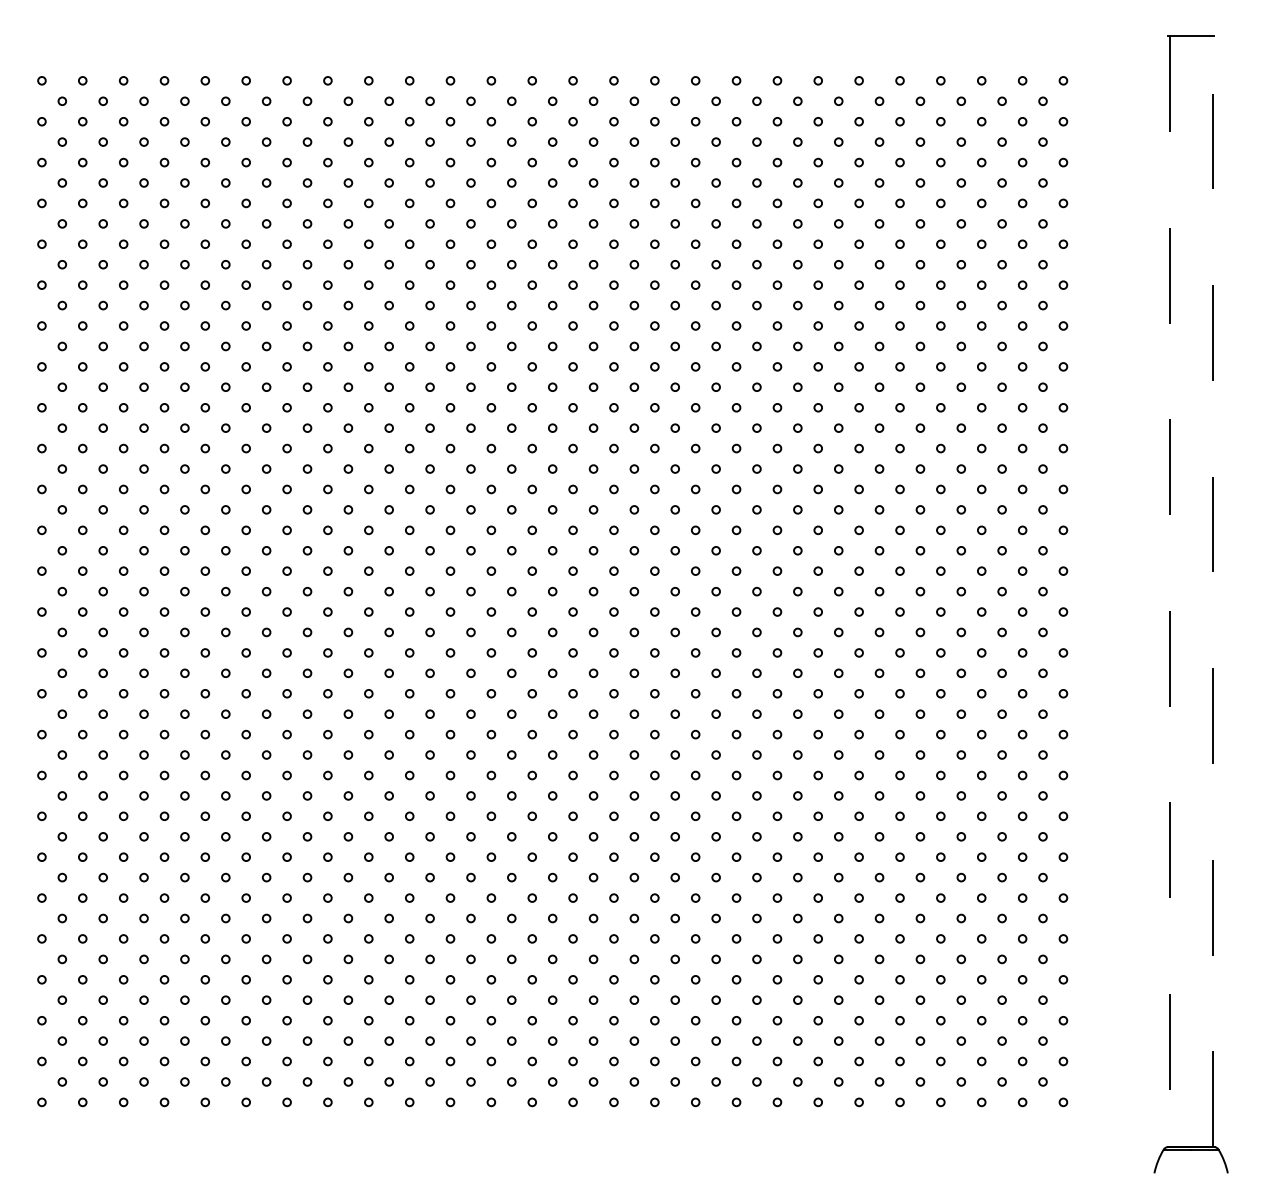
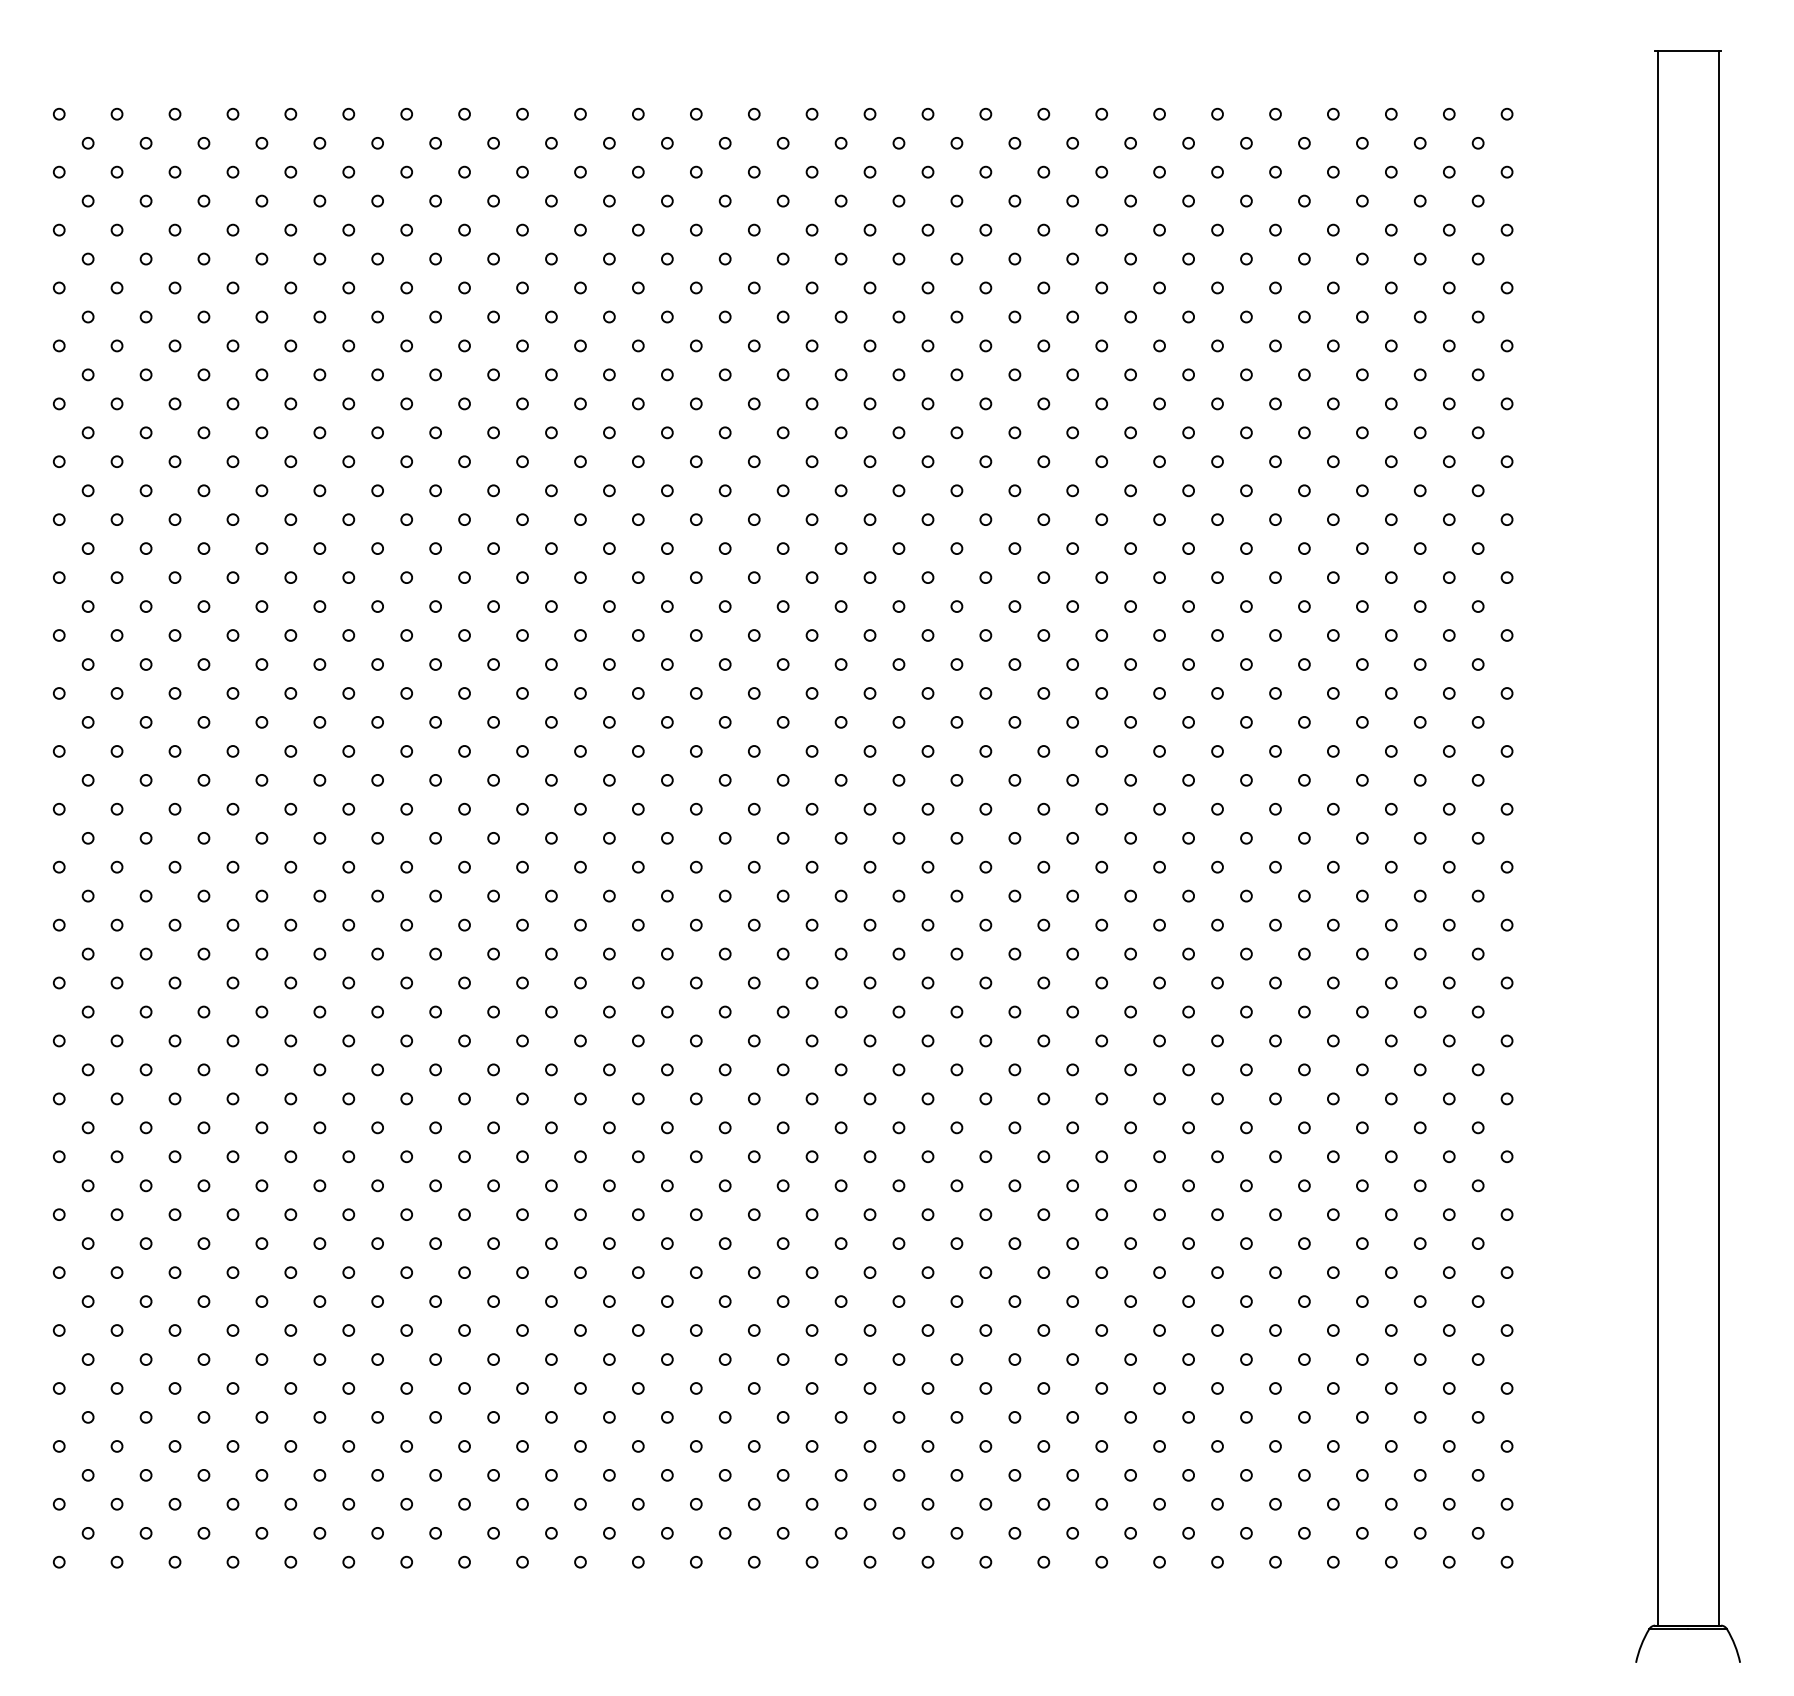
line: (1169, 591) -> (1657, 838), dashed -> solid
line: (1212, 591) -> (1718, 837), dashed -> solid

